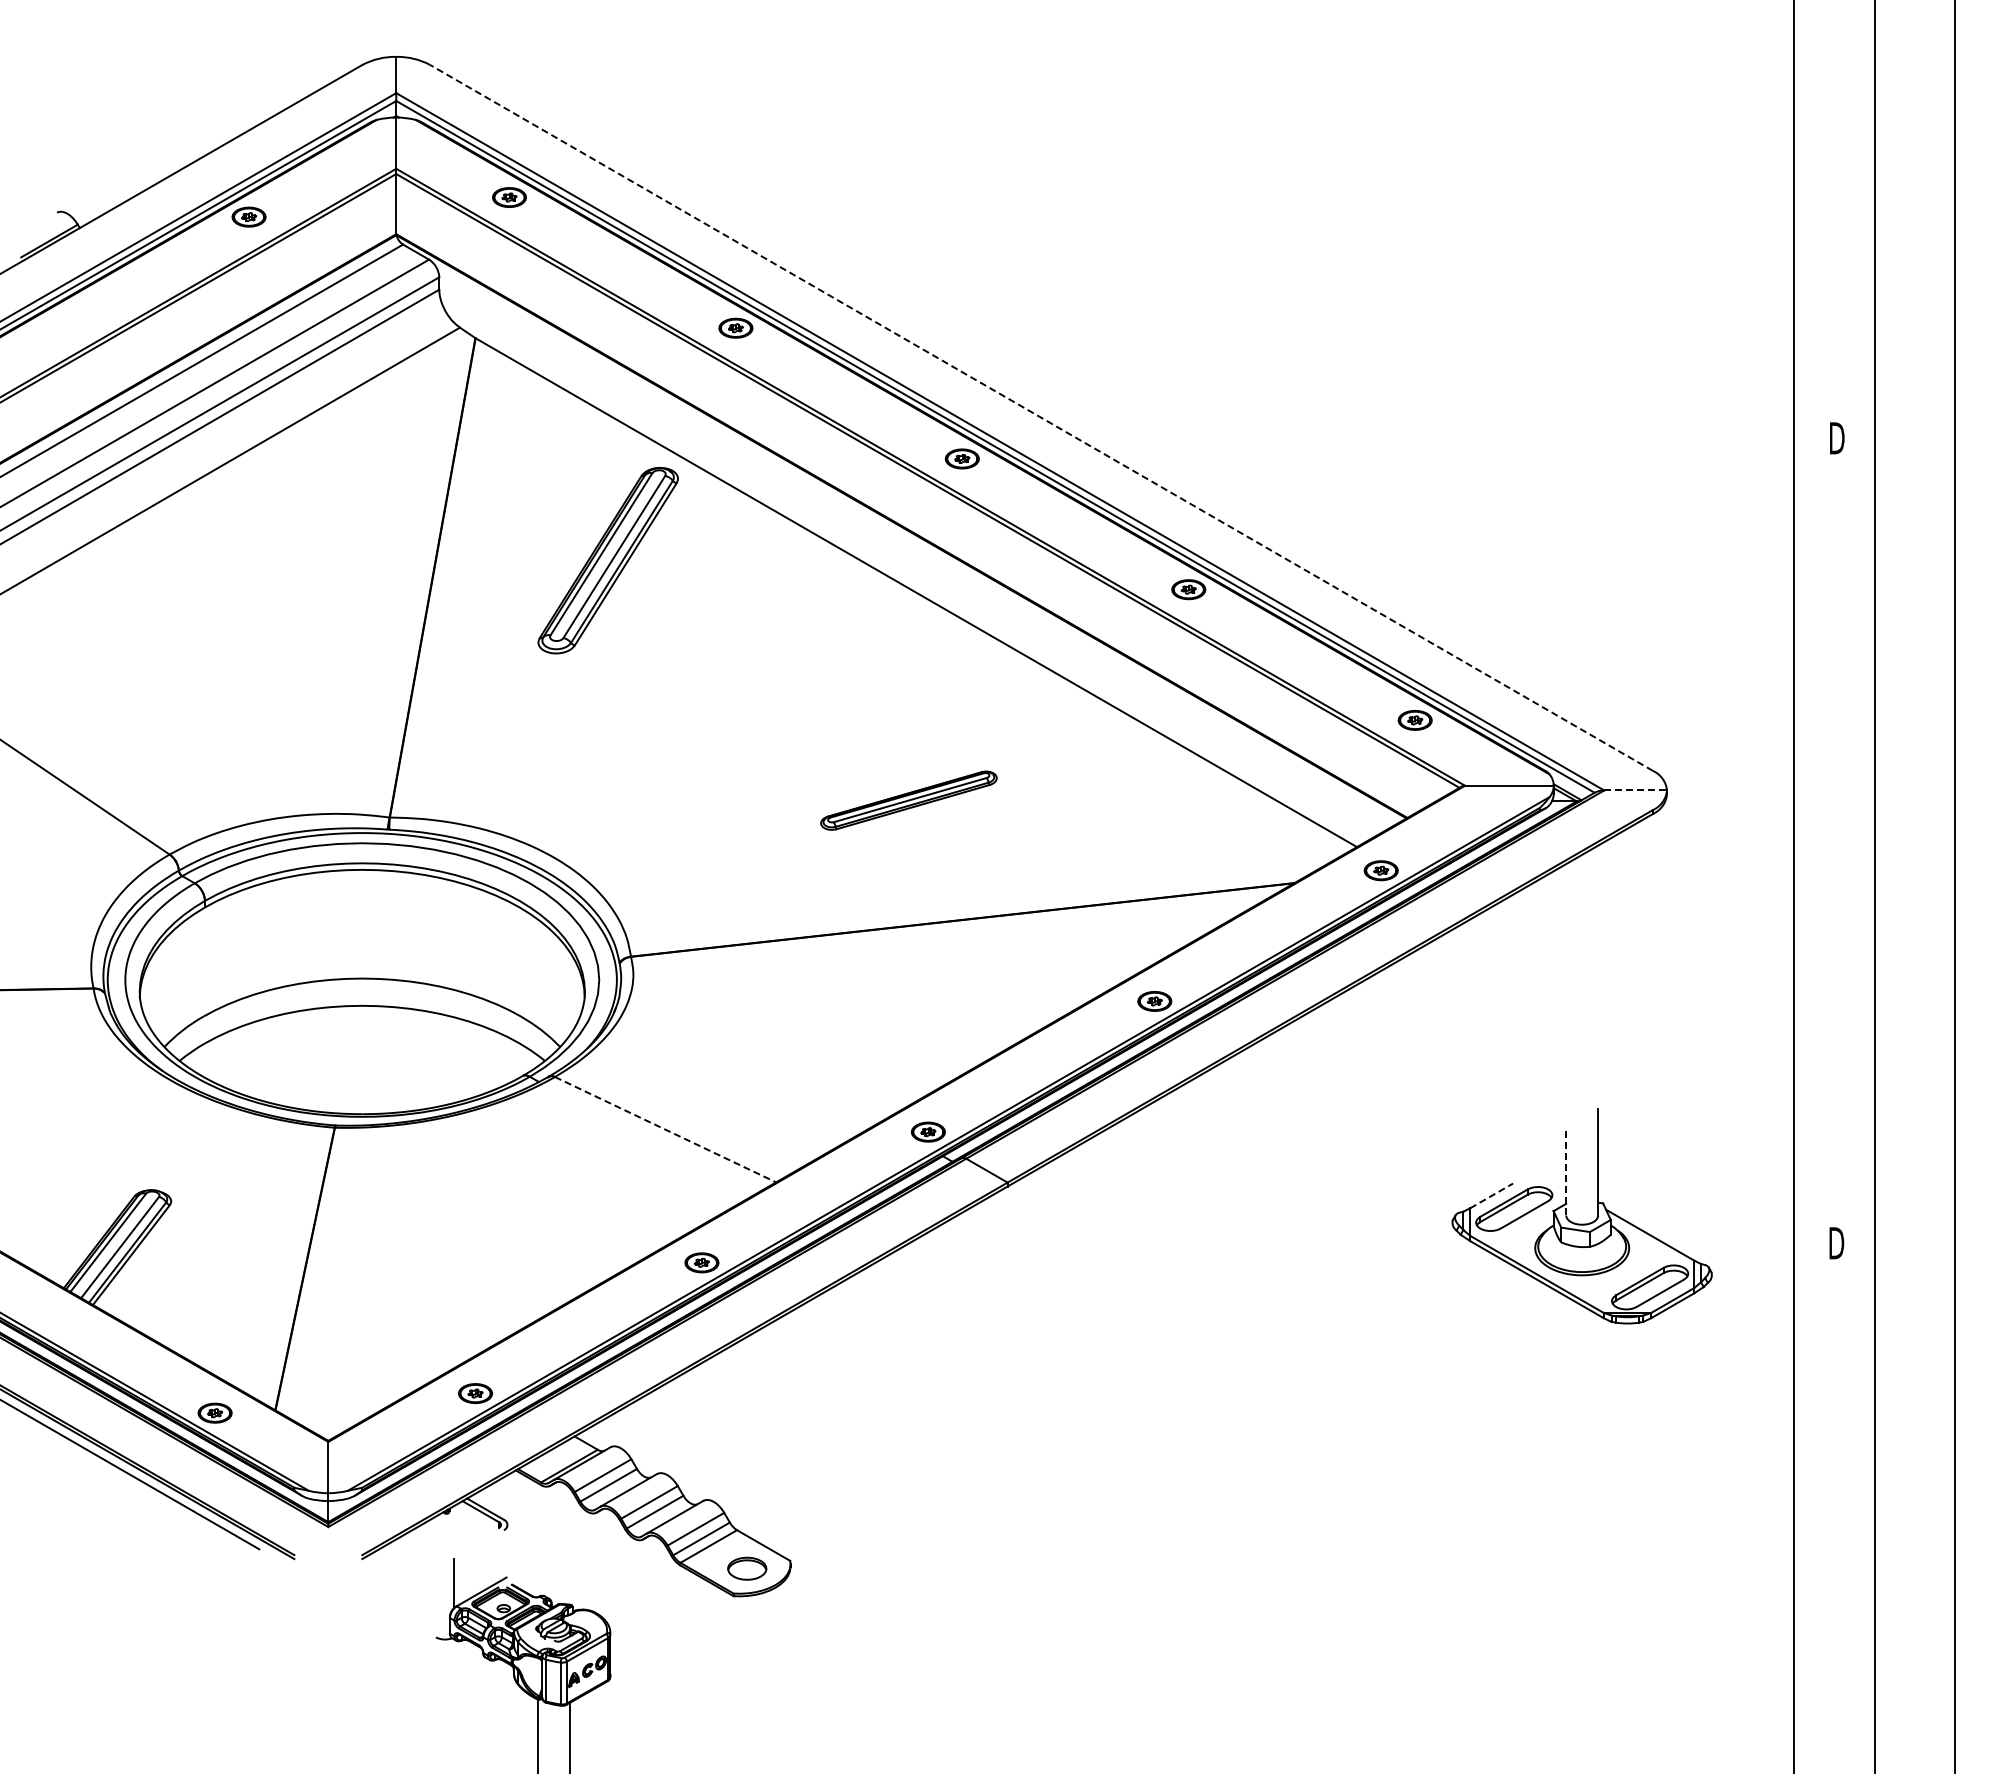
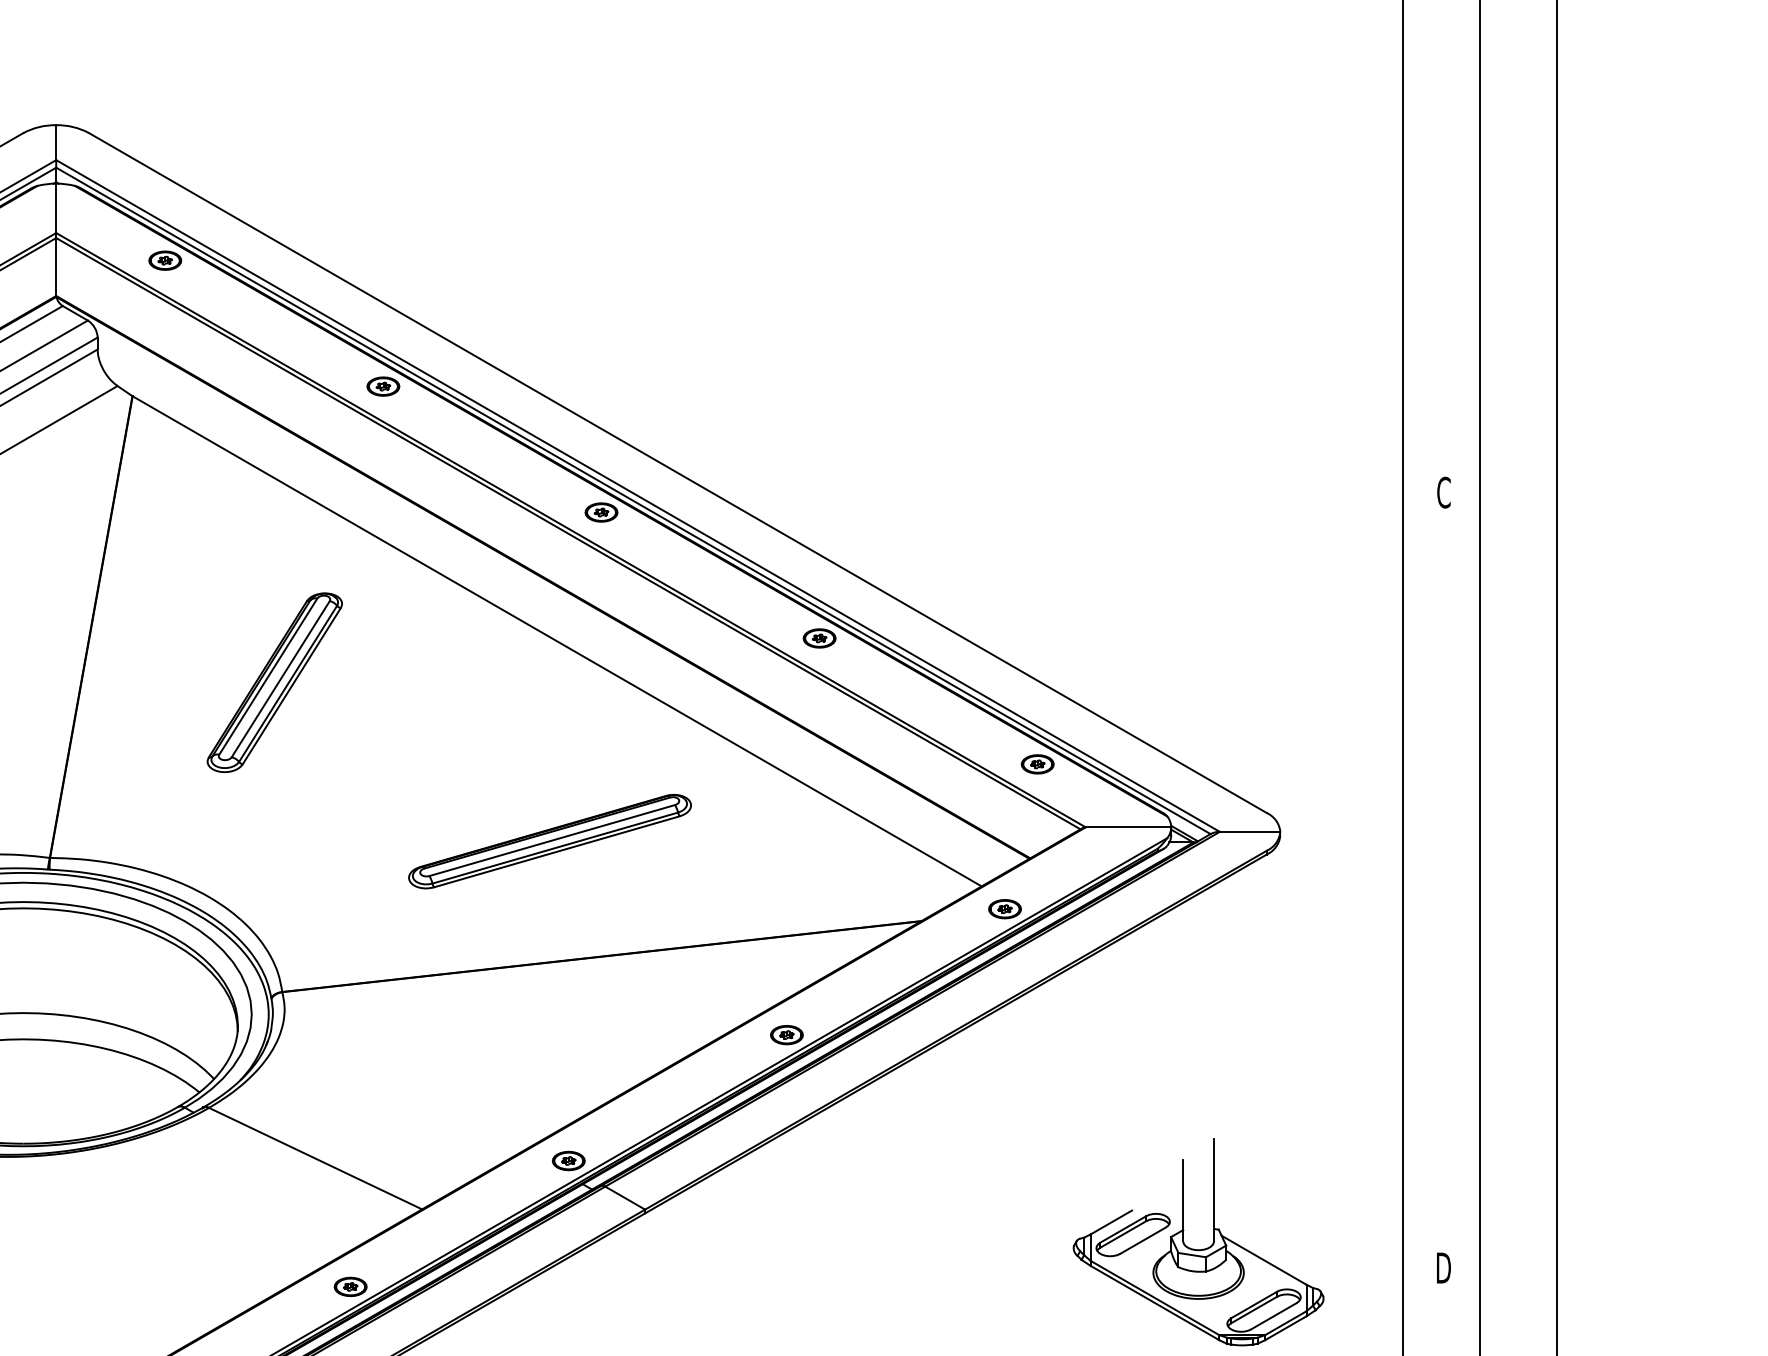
line: (1041, 417) -> (677, 472), dashed -> solid
text: (1836, 437) -> (1443, 491), D -> C
part: (607, 560) -> (274, 682), moved
line: (1636, 790) -> (1250, 831), dashed -> solid
part: (908, 800) -> (549, 841), size x1.67
line: (666, 1129) -> (316, 1158), dashed -> solid
line: (1566, 1173) -> (1183, 1200), dashed -> solid
line: (1491, 1195) -> (1111, 1222), dashed -> solid

